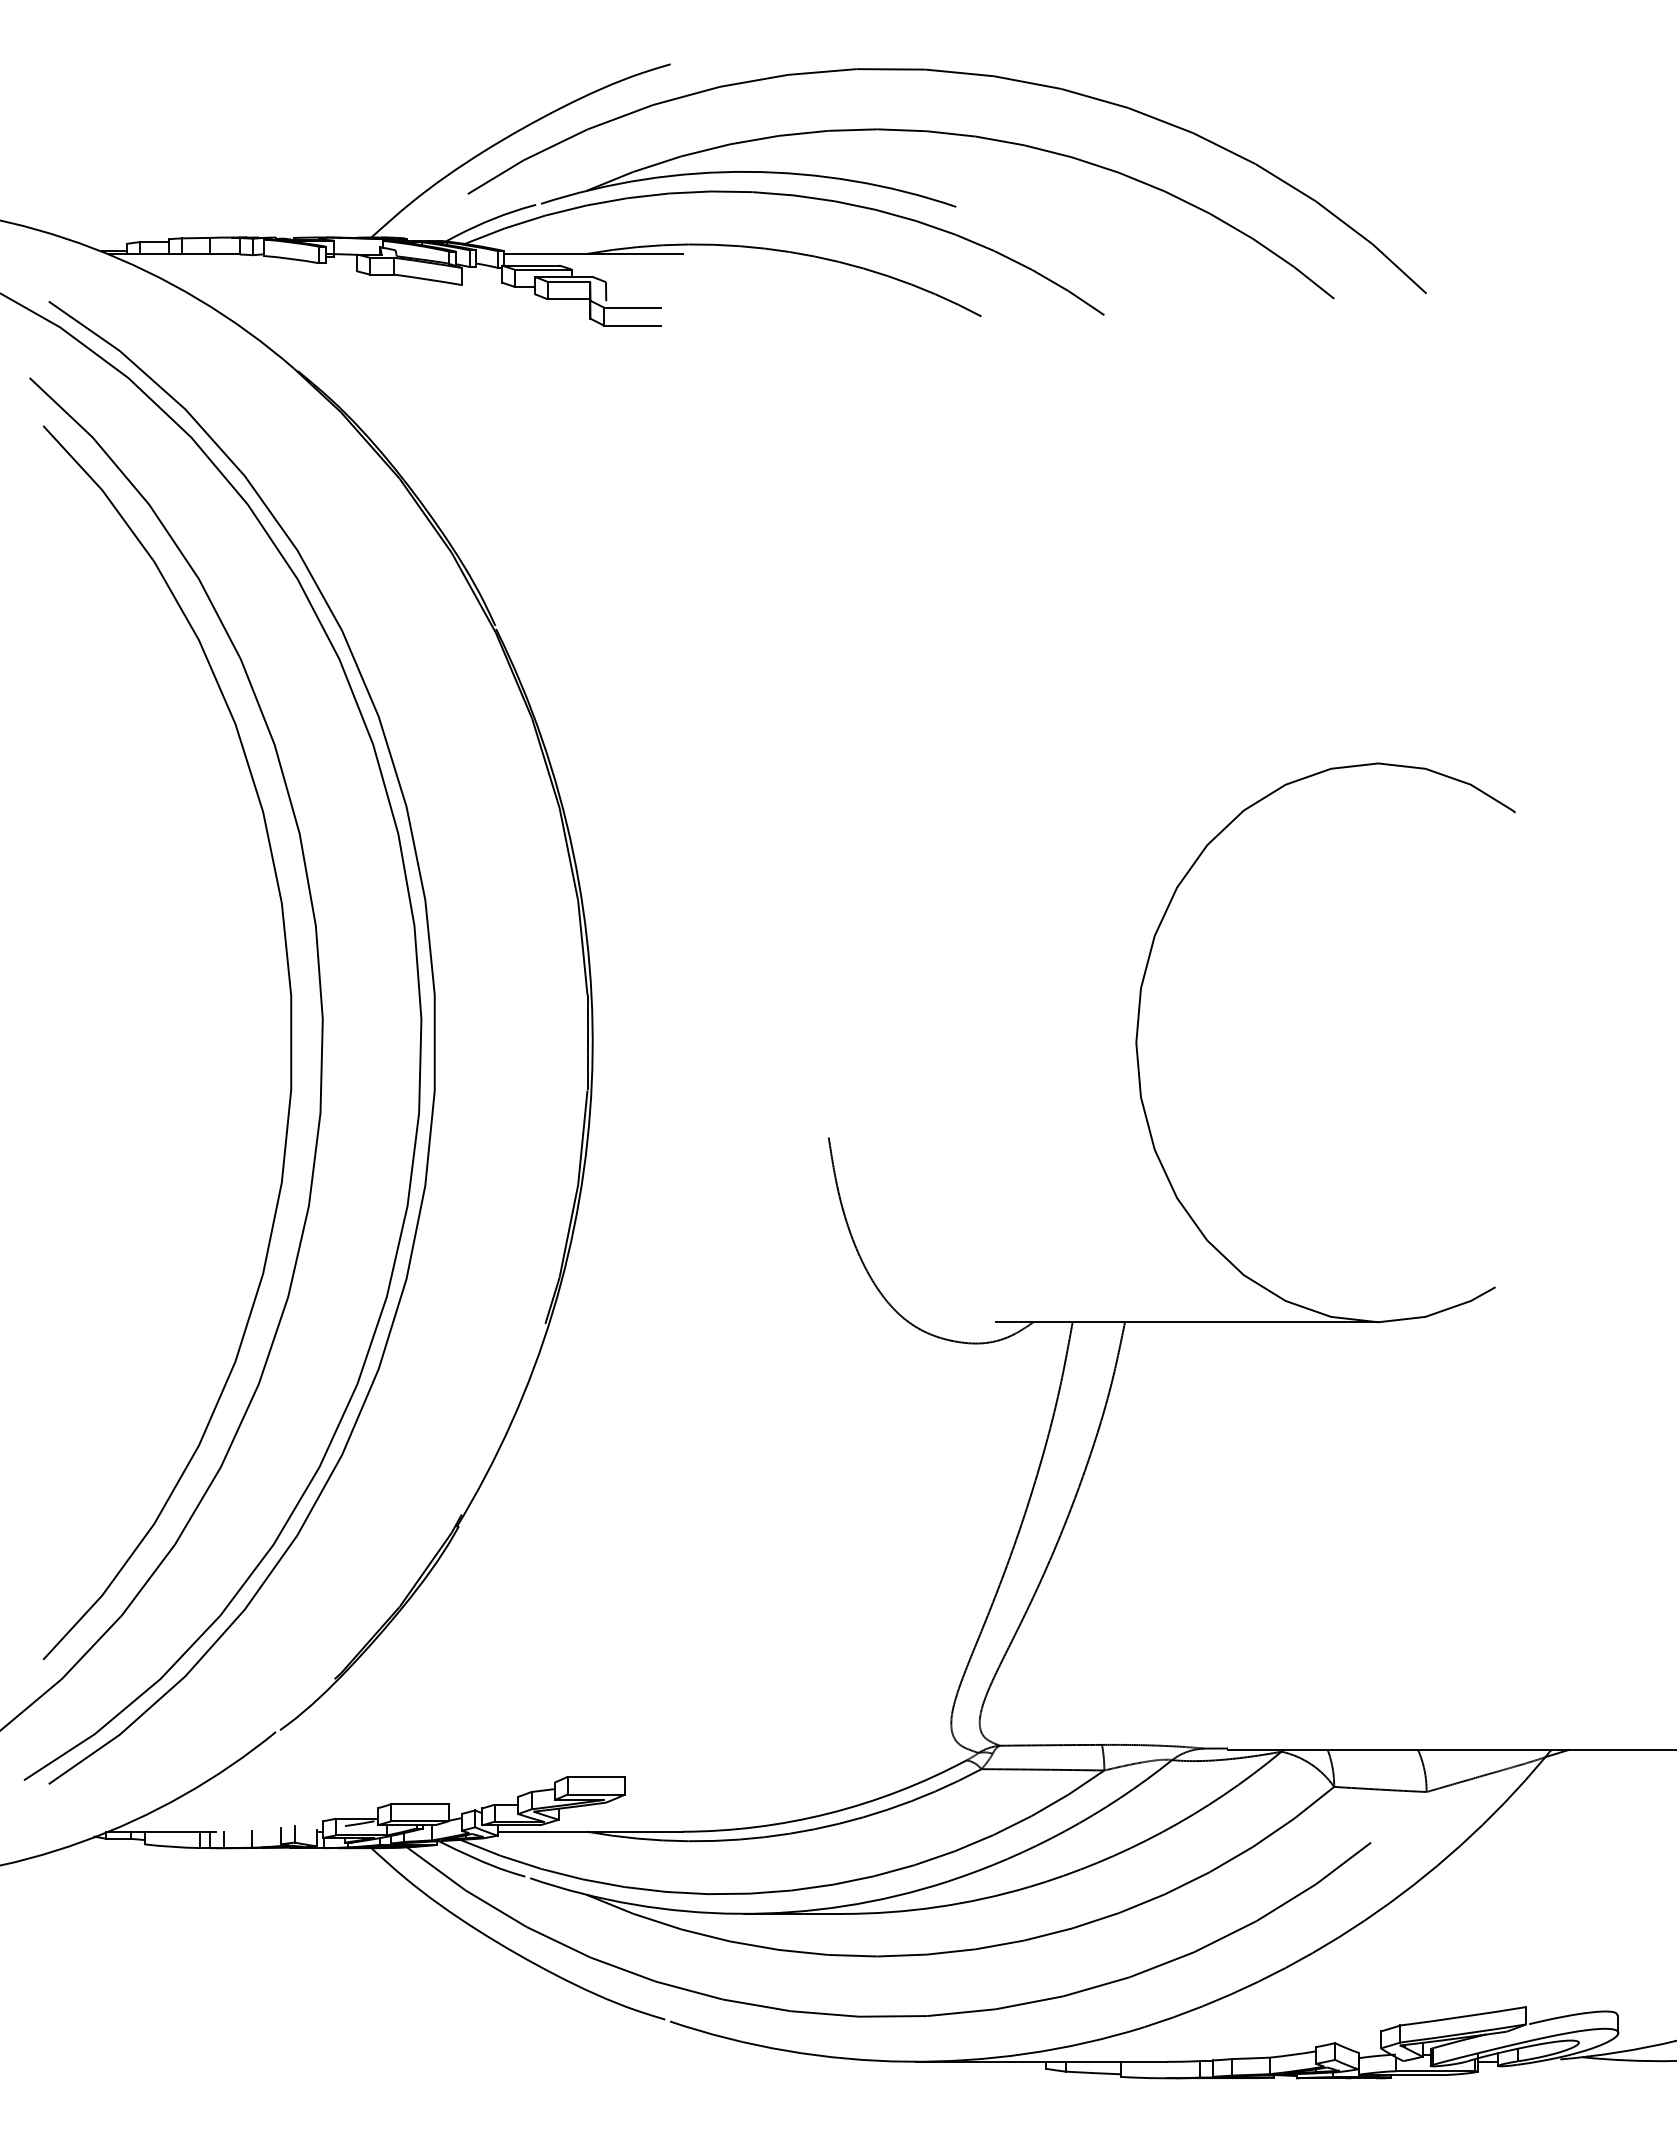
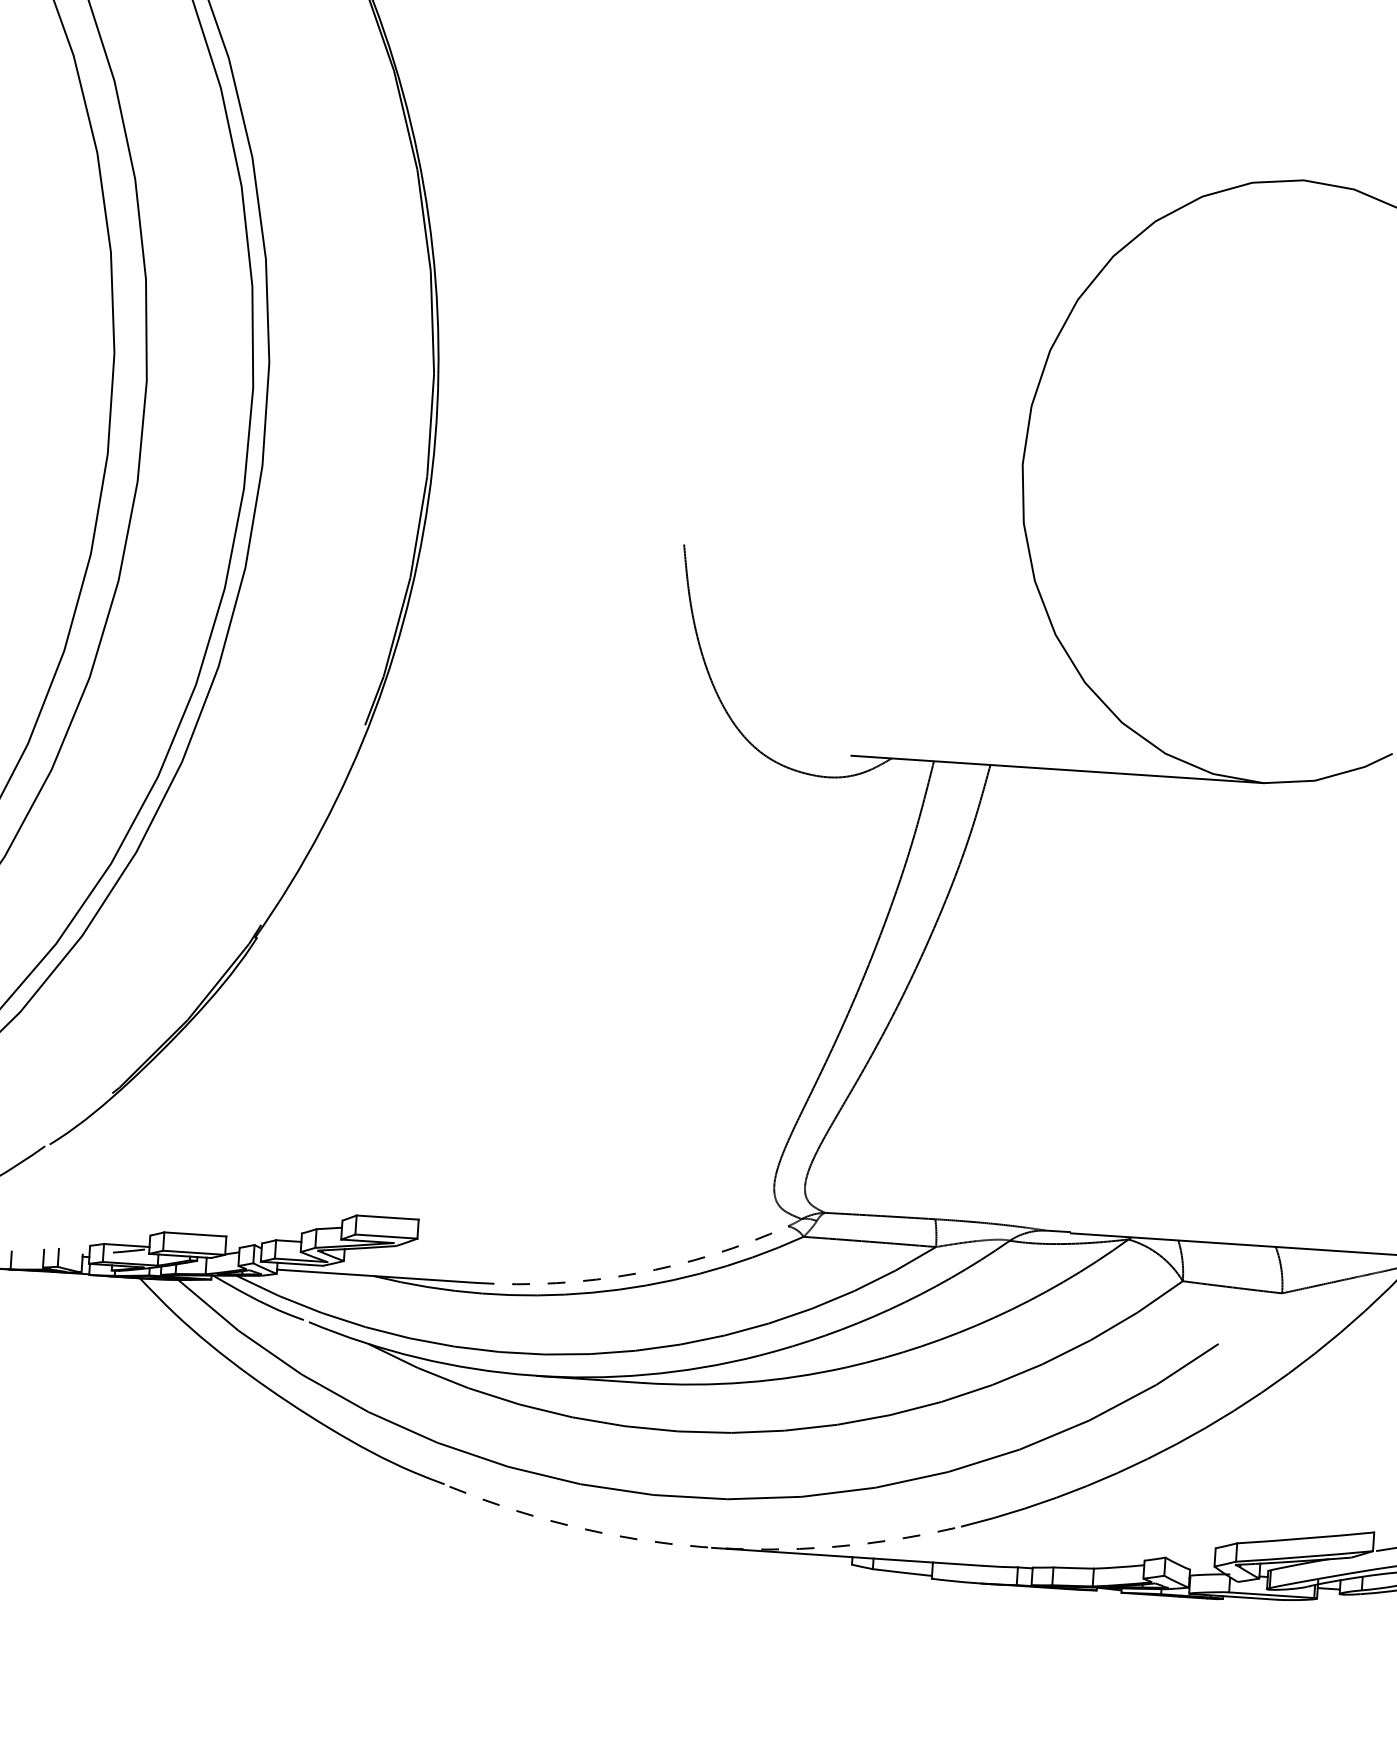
arc: (828, 1813) -> (635, 1273), solid -> dashed
arc: (906, 2061) -> (701, 1546), solid -> dashed

